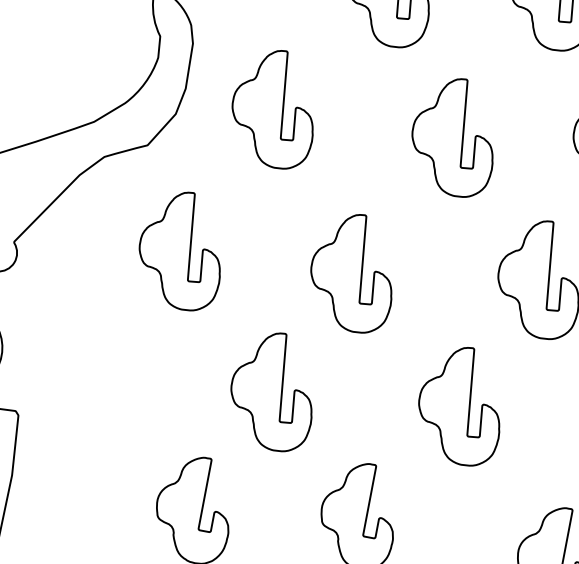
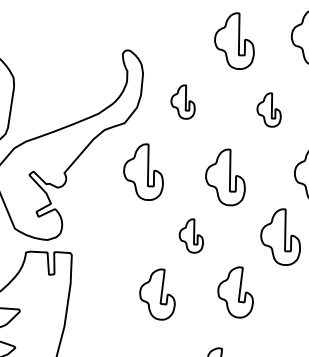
part: (272, 107) -> (182, 101), size x0.6
part: (451, 136) -> (268, 109), size x0.6
part: (272, 390) -> (191, 235), size x0.6

